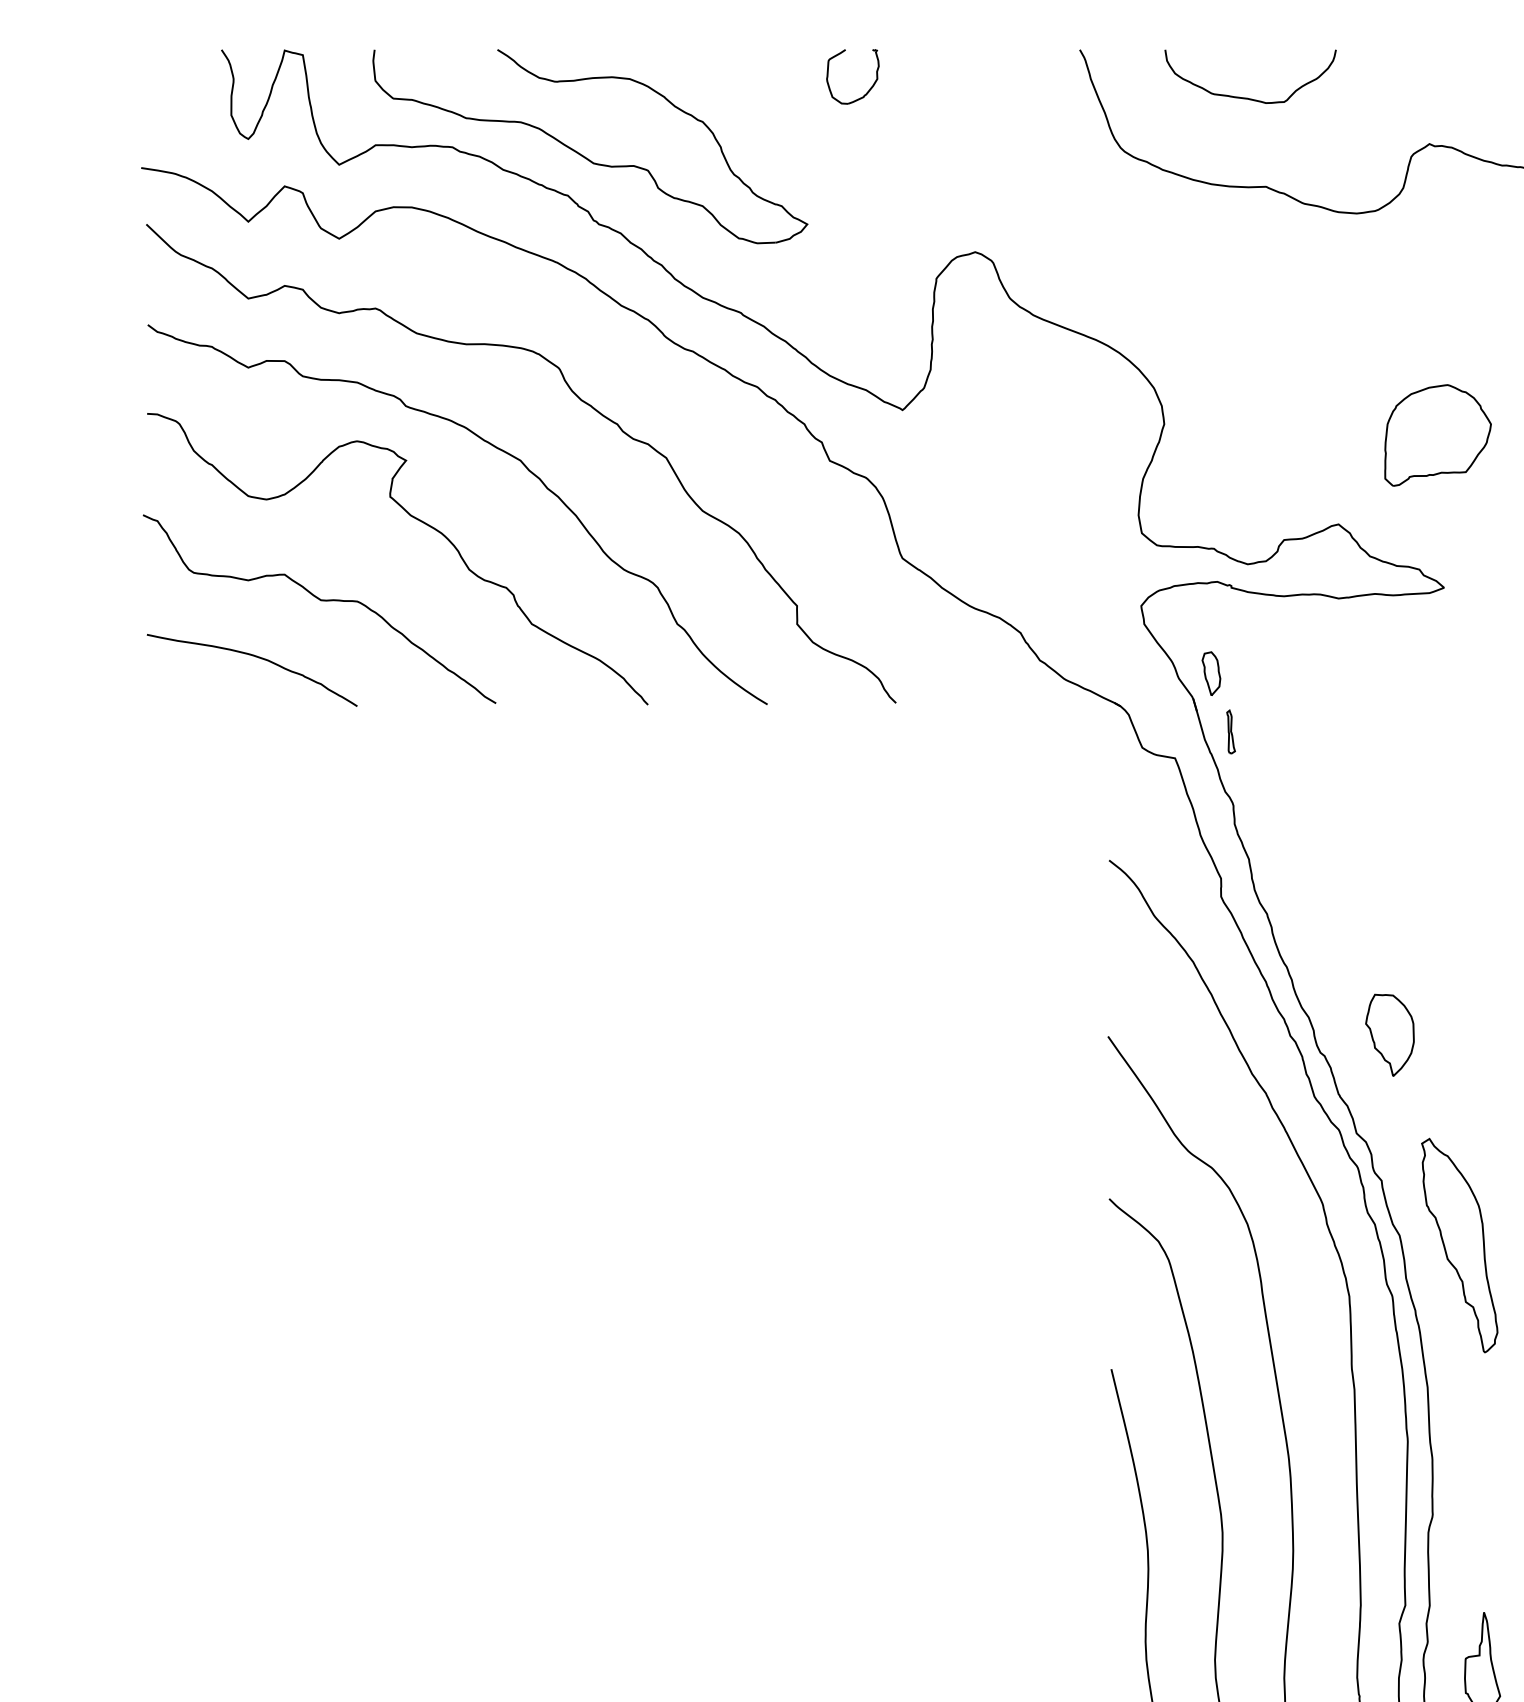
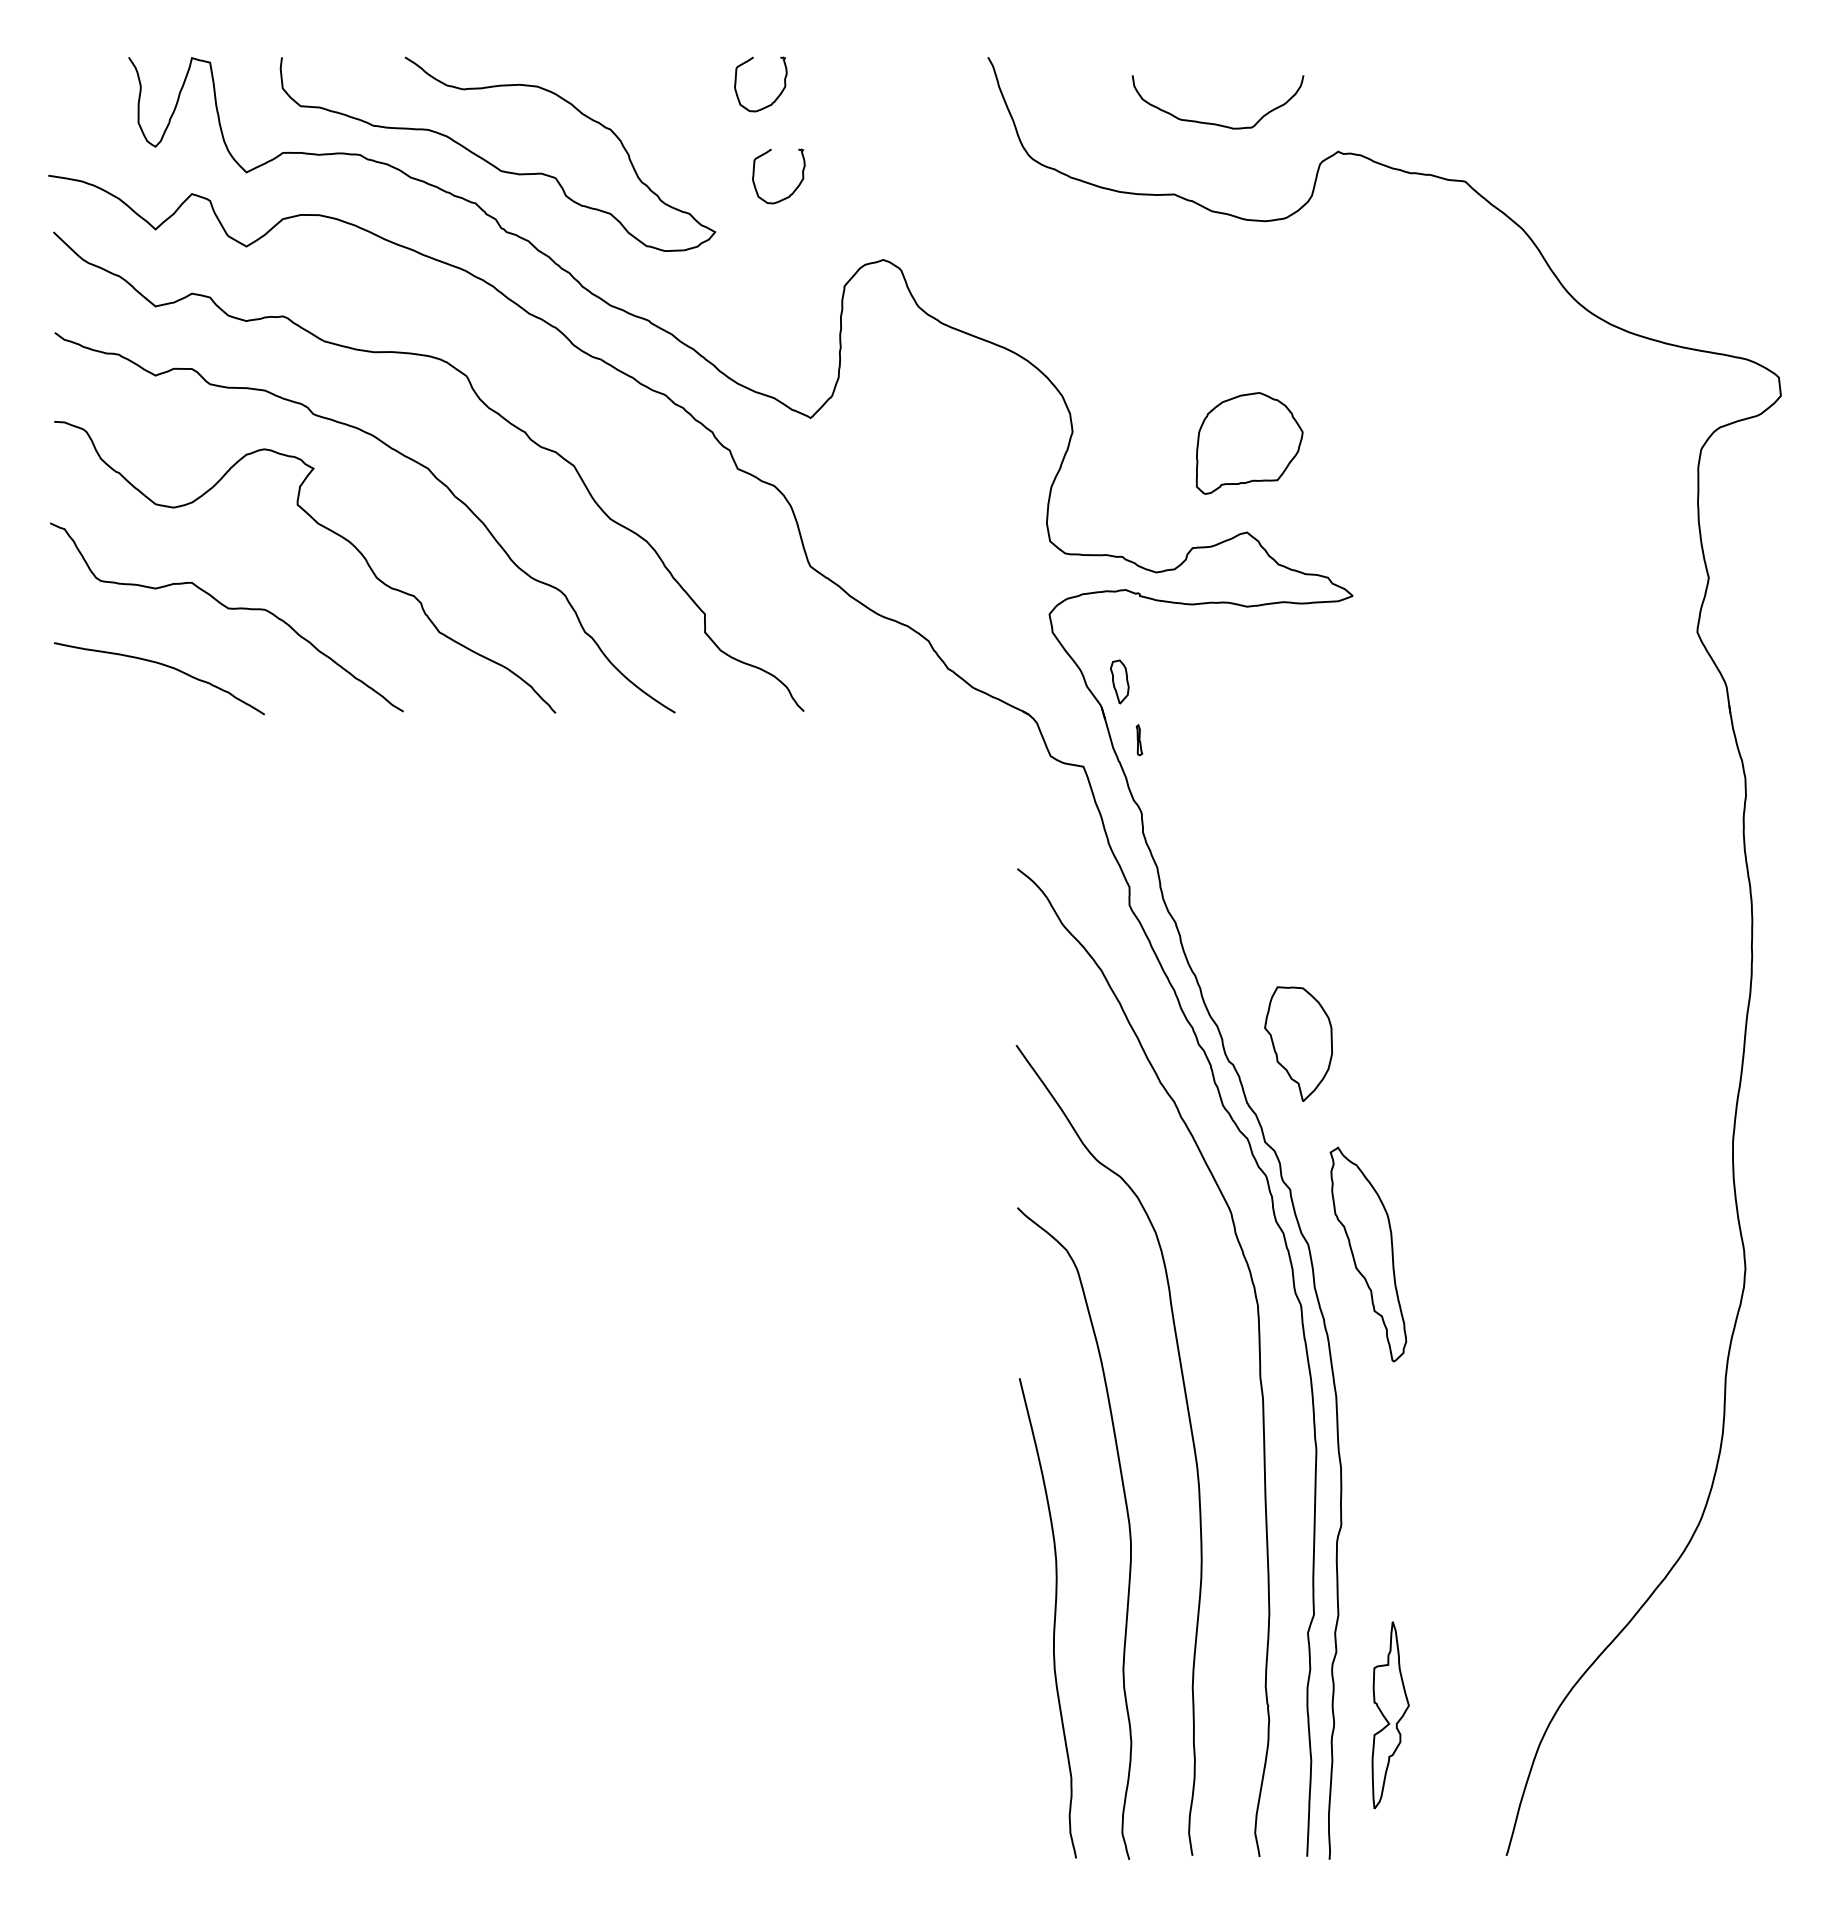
curve: (1249, 97) -> (1216, 123), moved
part: (885, 182) -> (793, 190), added
part: (1437, 435) -> (1249, 443), moved
part: (1231, 731) -> (1139, 739), size x0.7
part: (1389, 1034) -> (1298, 1043), size x1.4

